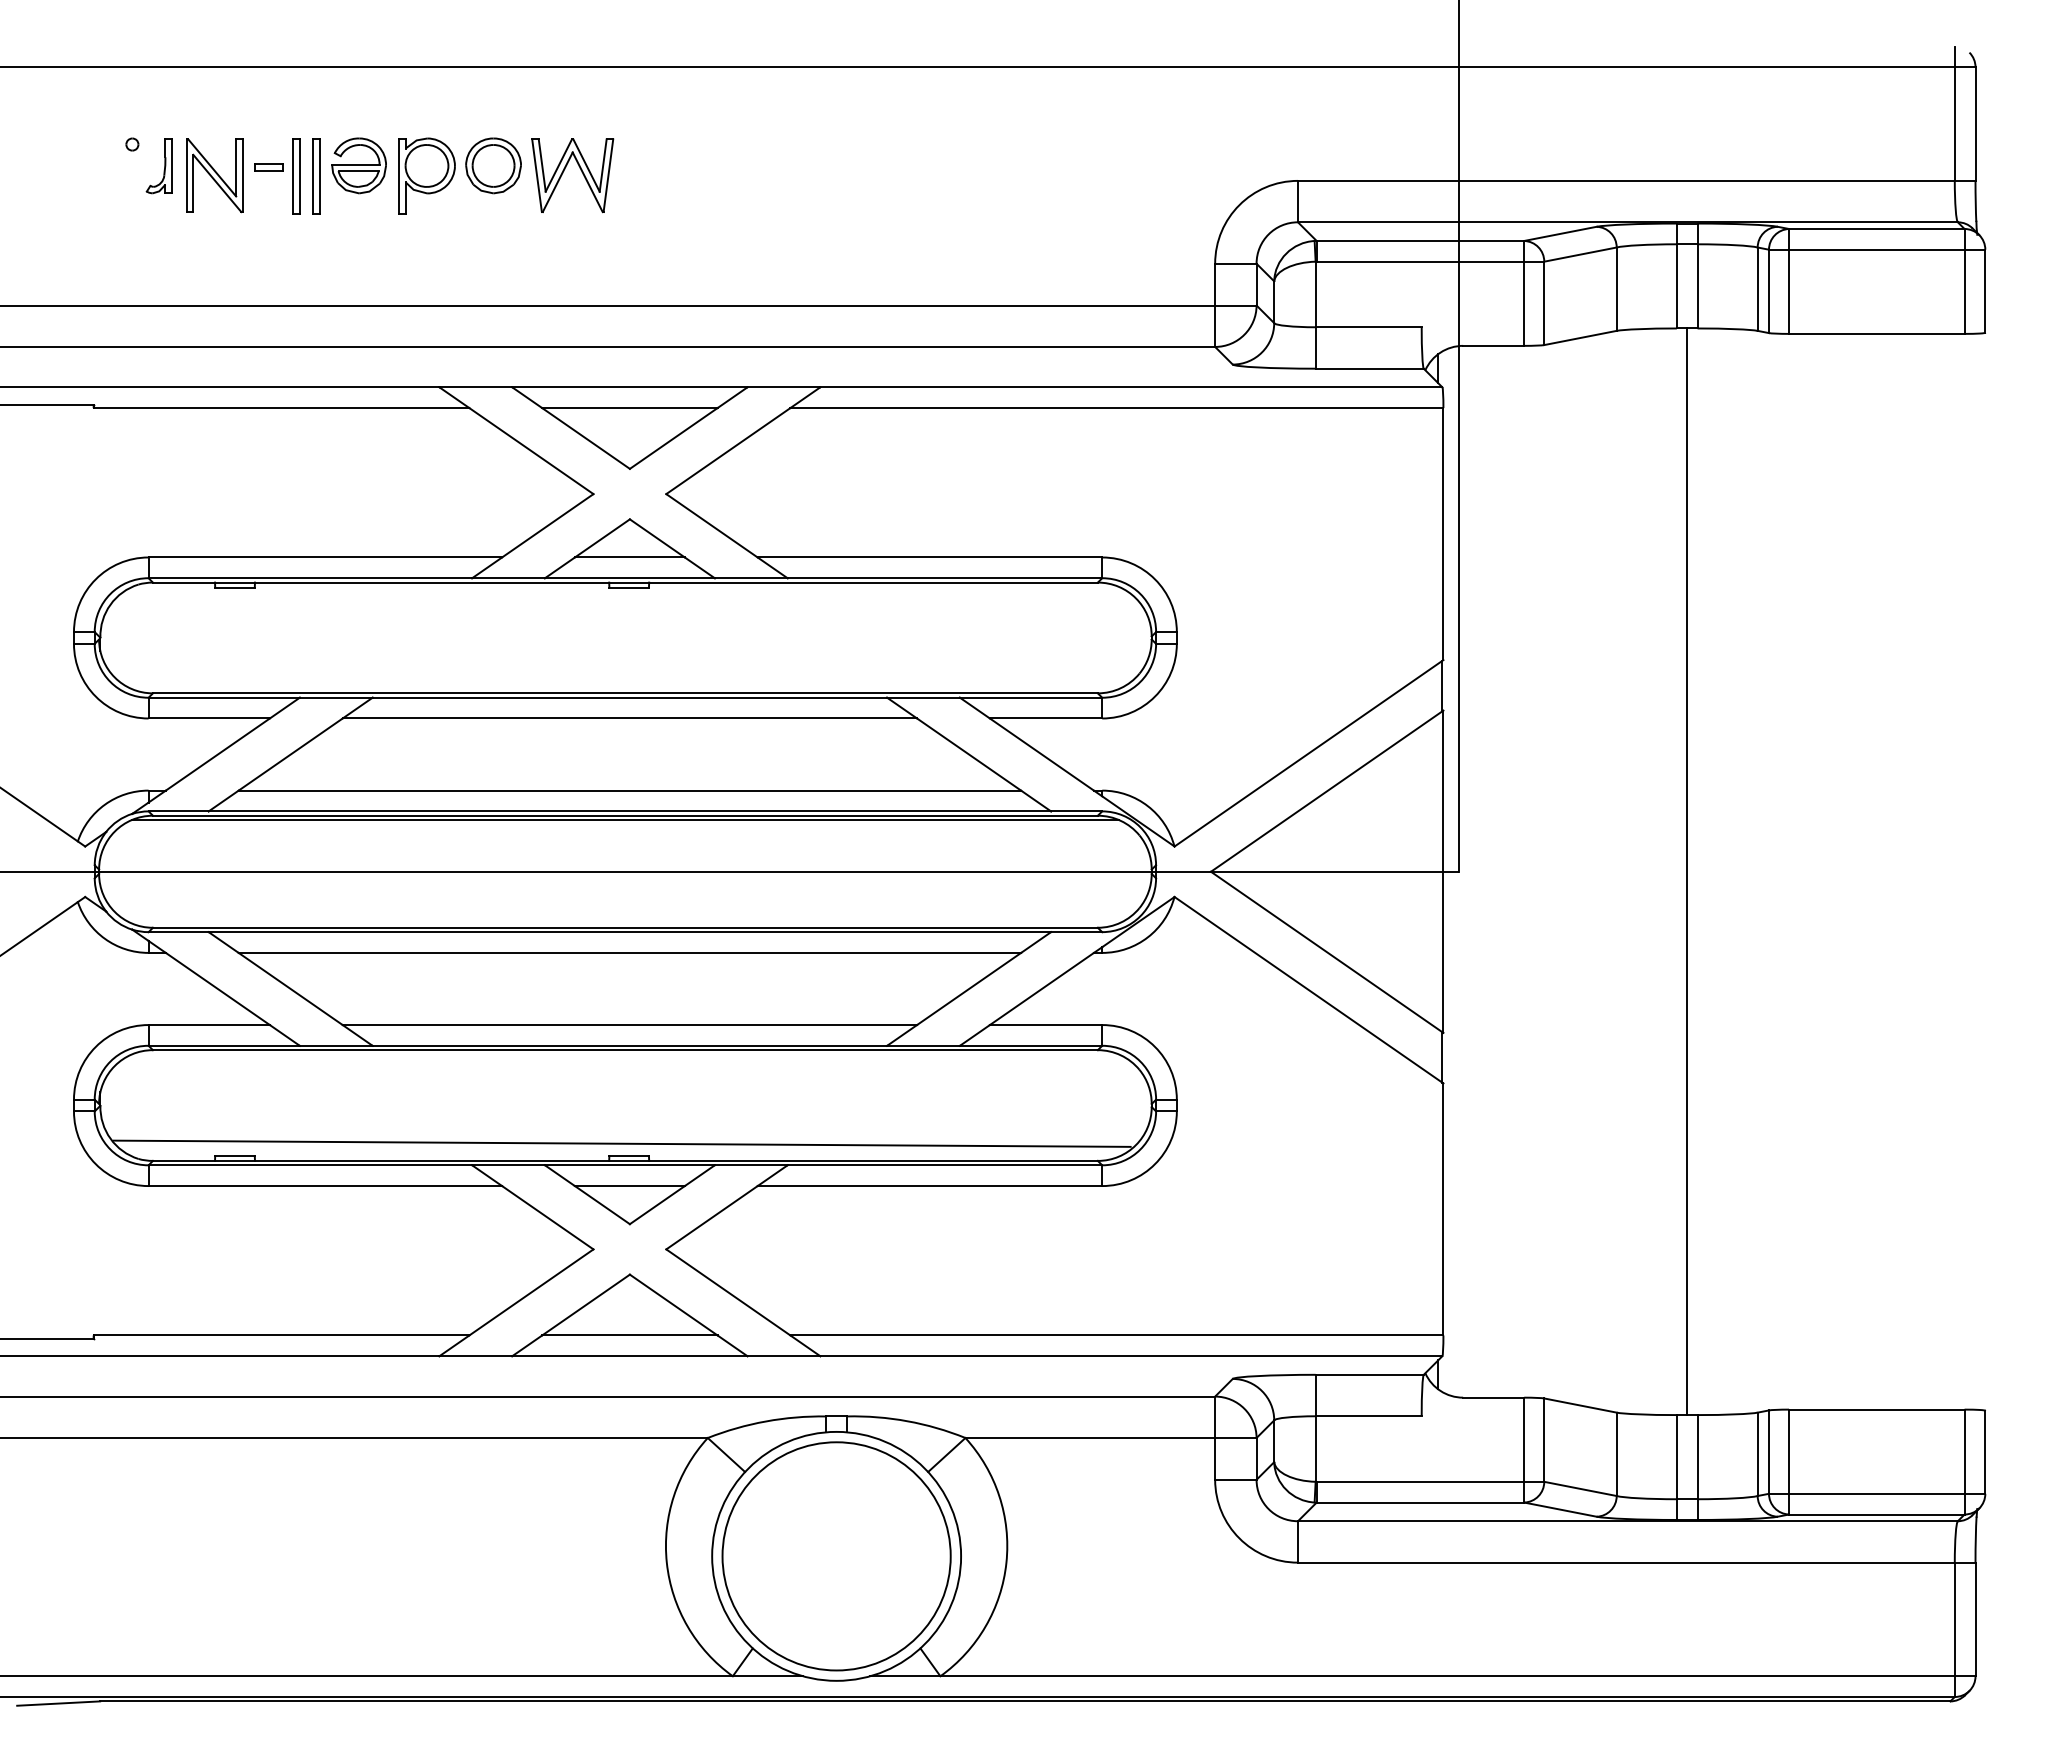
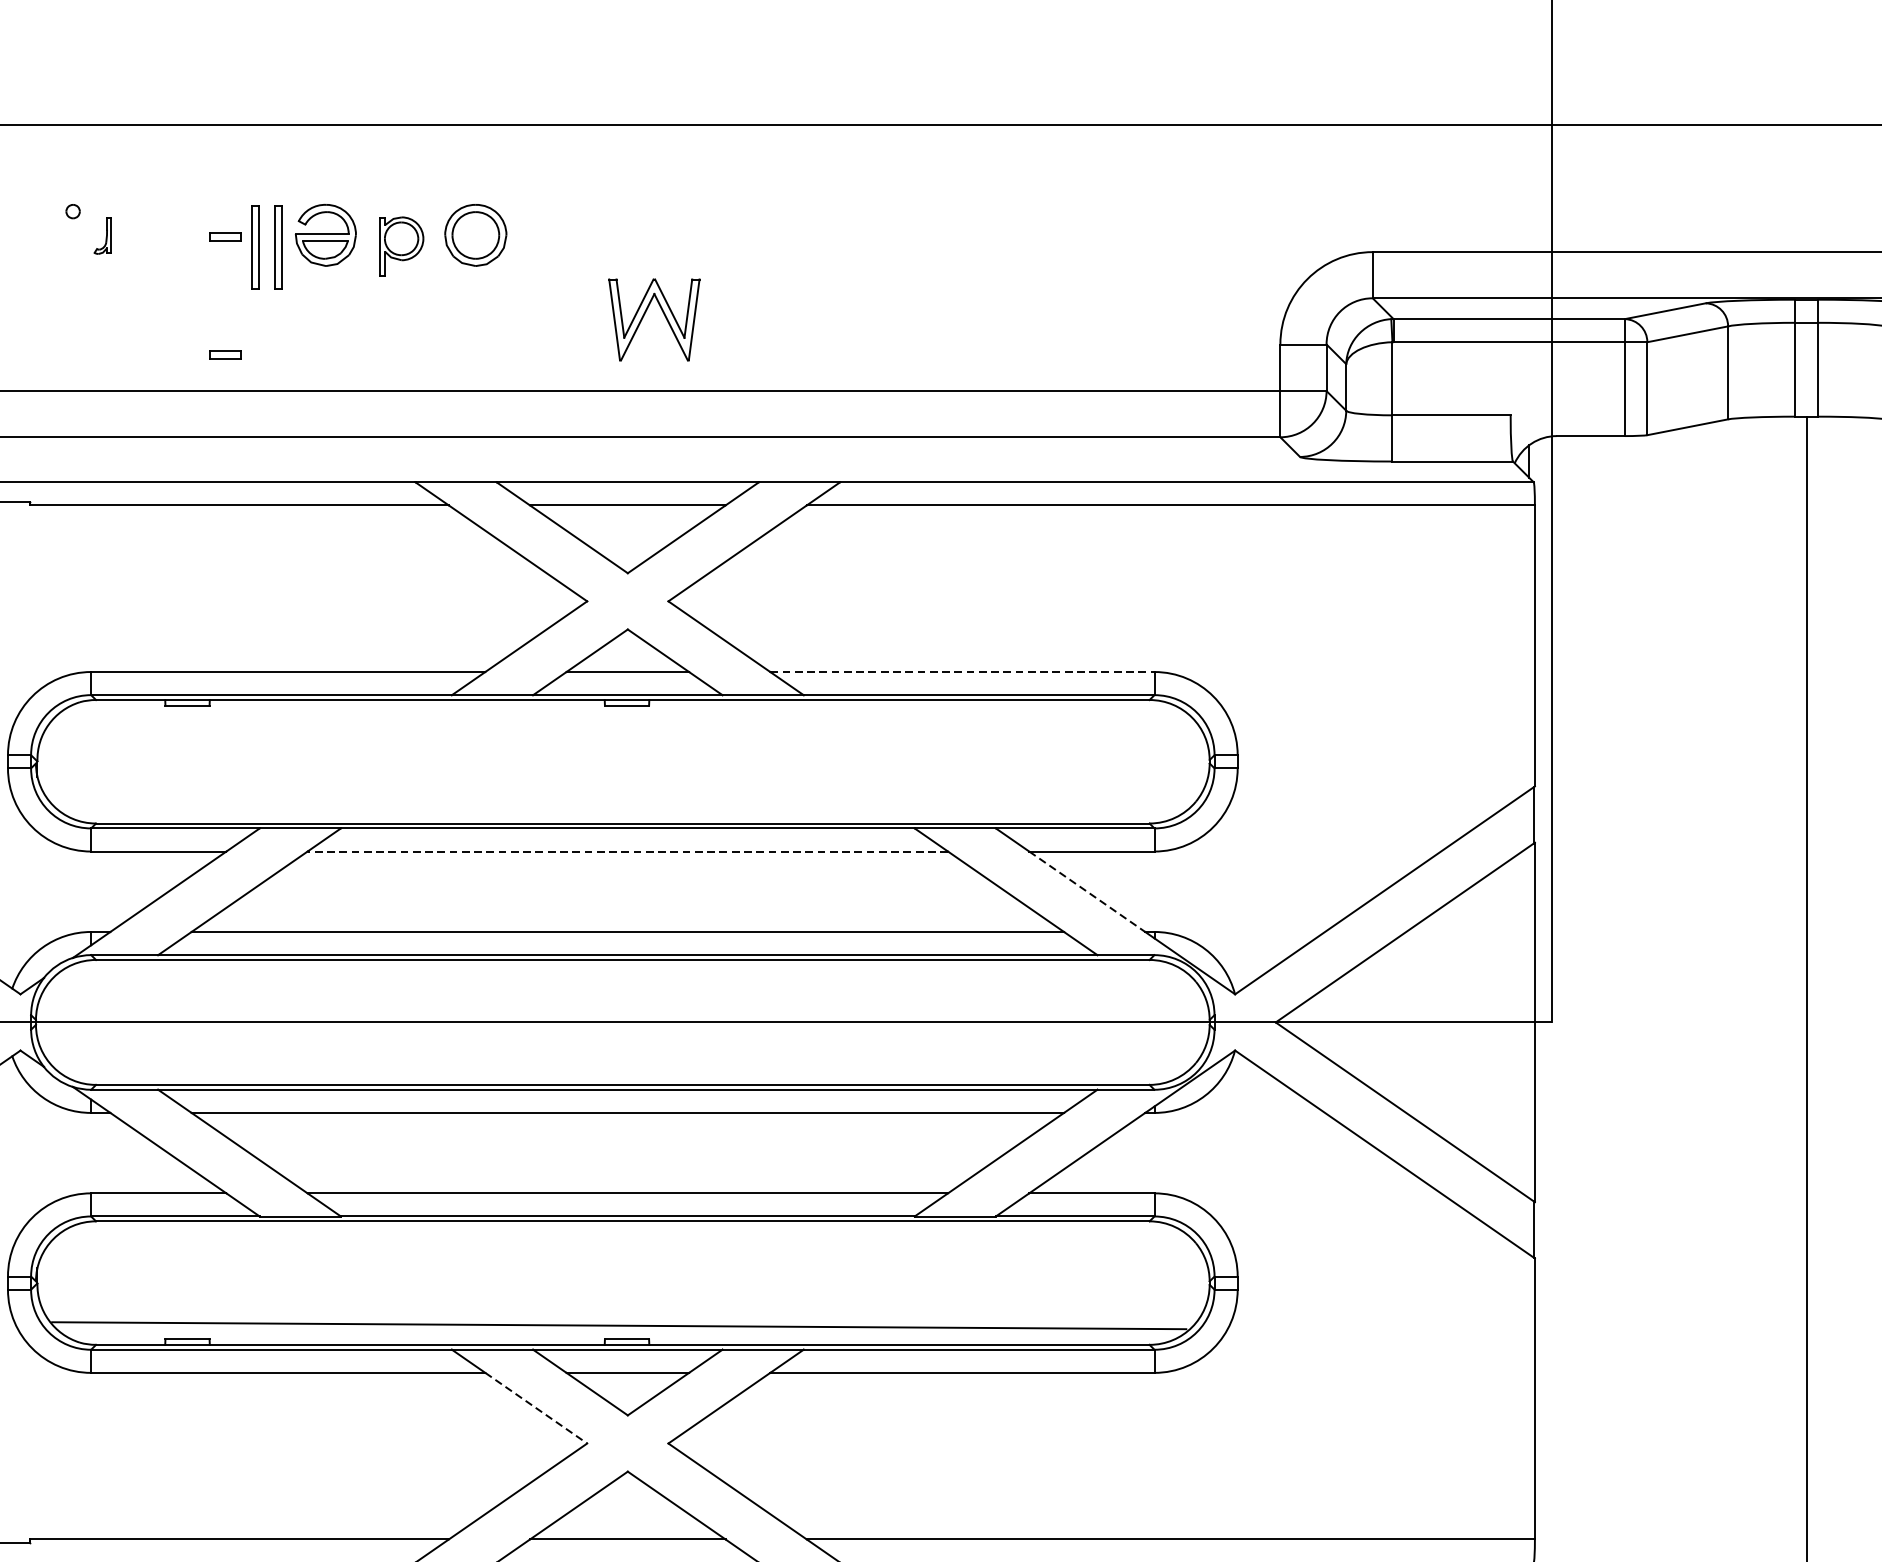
part: (158, 166) -> (102, 236), size x0.6
part: (564, 171) -> (645, 315), moved
part: (214, 175) -> (164, 246), removed
part: (426, 175) -> (401, 246), size x0.7
part: (268, 273) -> (224, 355), added
line: (930, 557) -> (962, 672), solid -> dashed
line: (629, 718) -> (627, 851), solid -> dashed
line: (1042, 754) -> (1087, 891), solid -> dashed
line: (625, 819) -> (622, 964), removed
line: (547, 1217) -> (535, 1407), solid -> dashed

